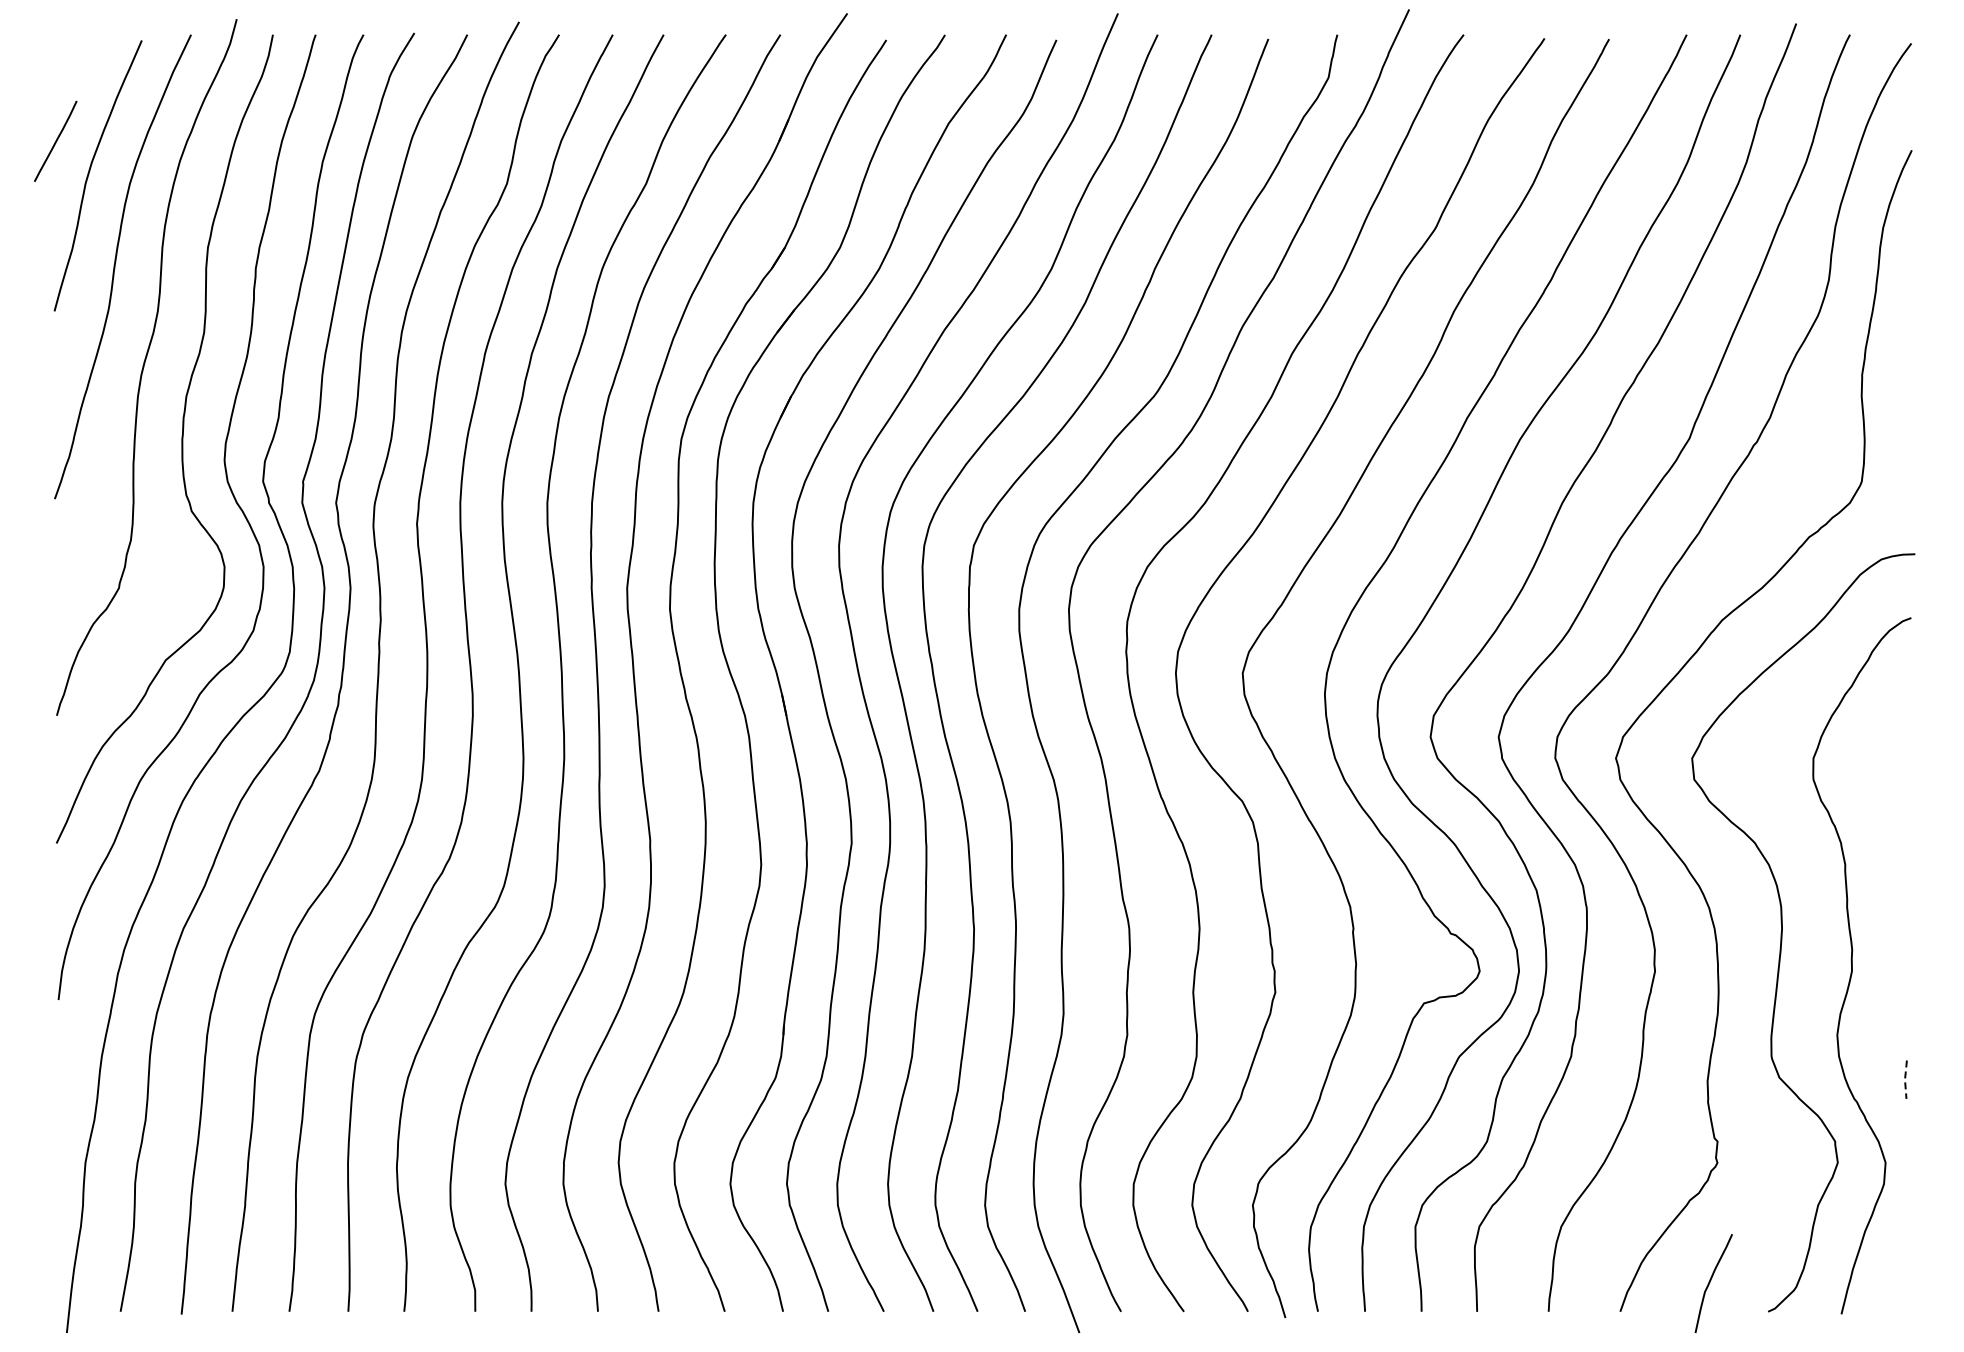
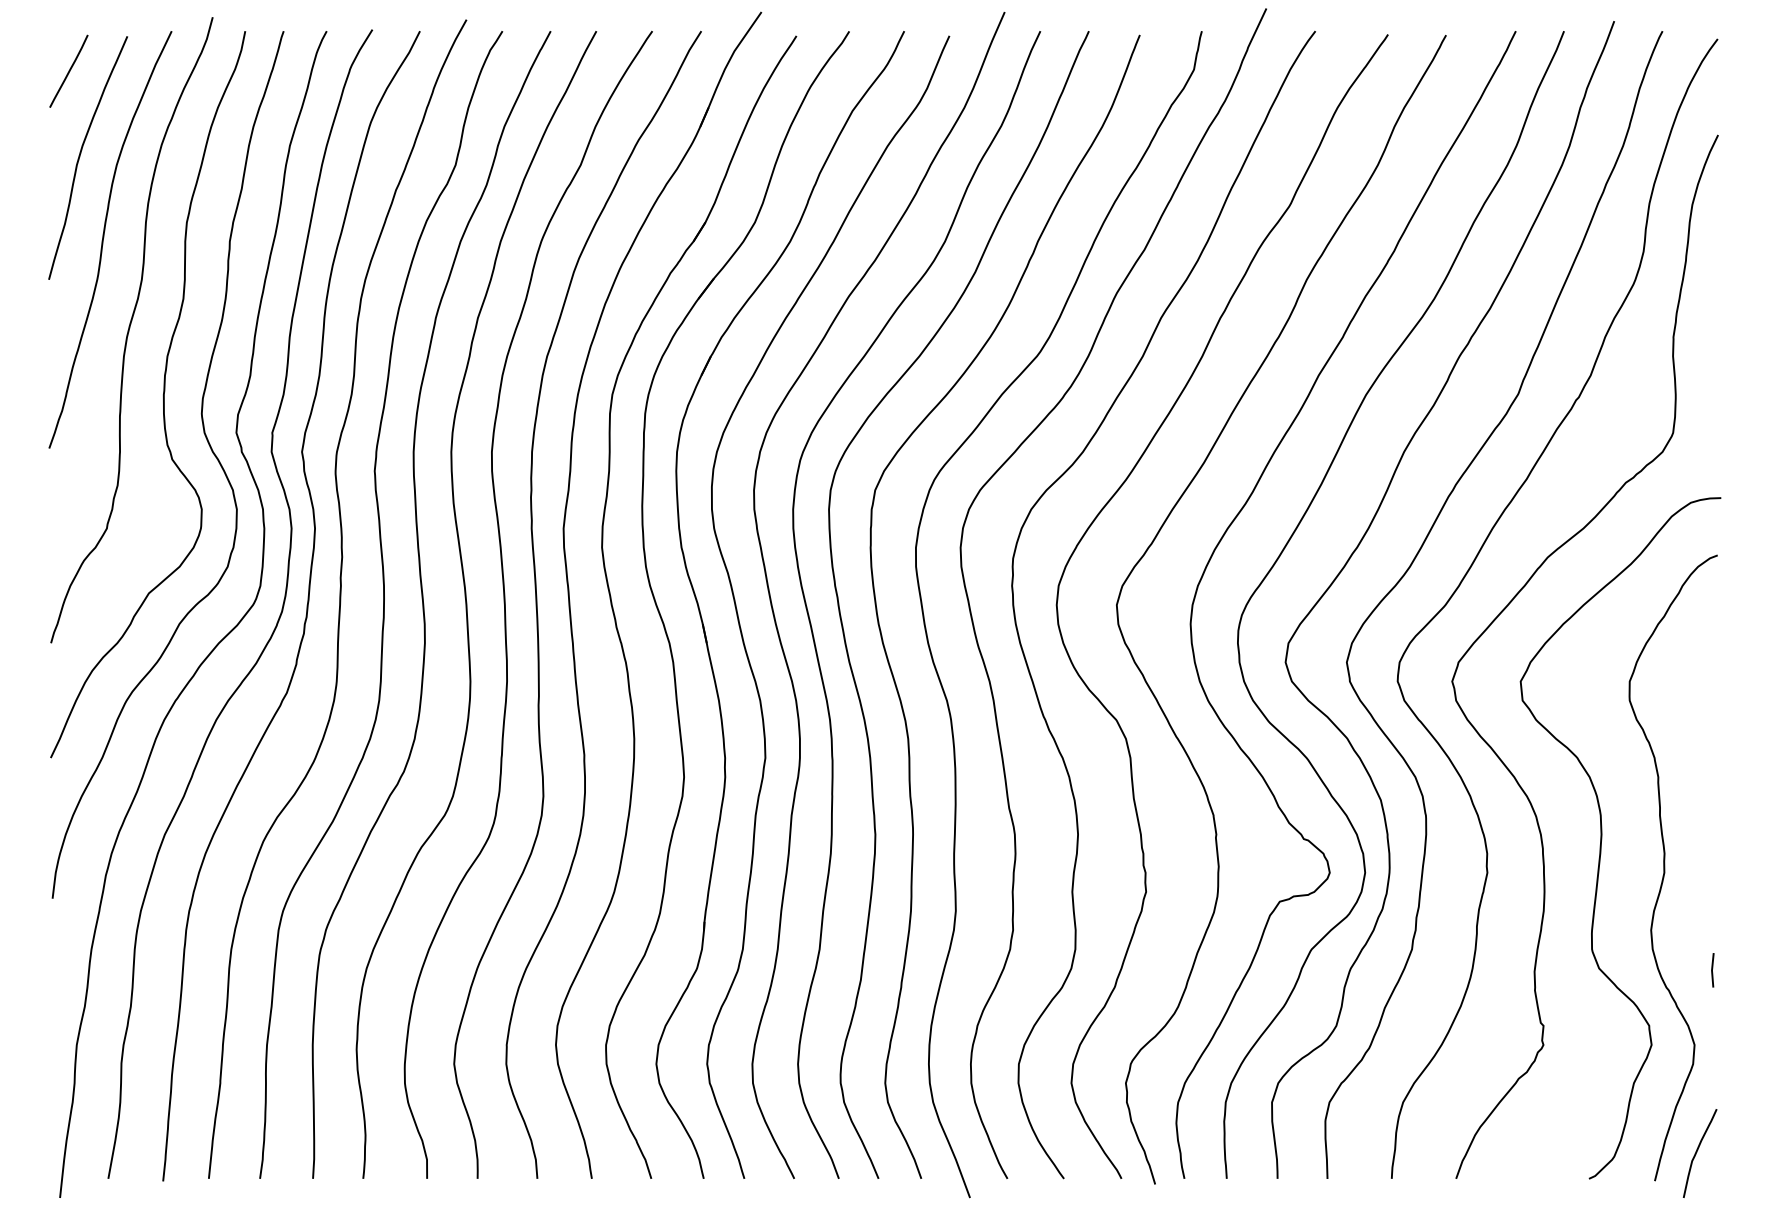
line: (55, 140) -> (68, 70), moved
line: (1904, 1079) -> (1711, 970), dashed -> solid
curve: (1710, 1282) -> (1697, 1152), moved

